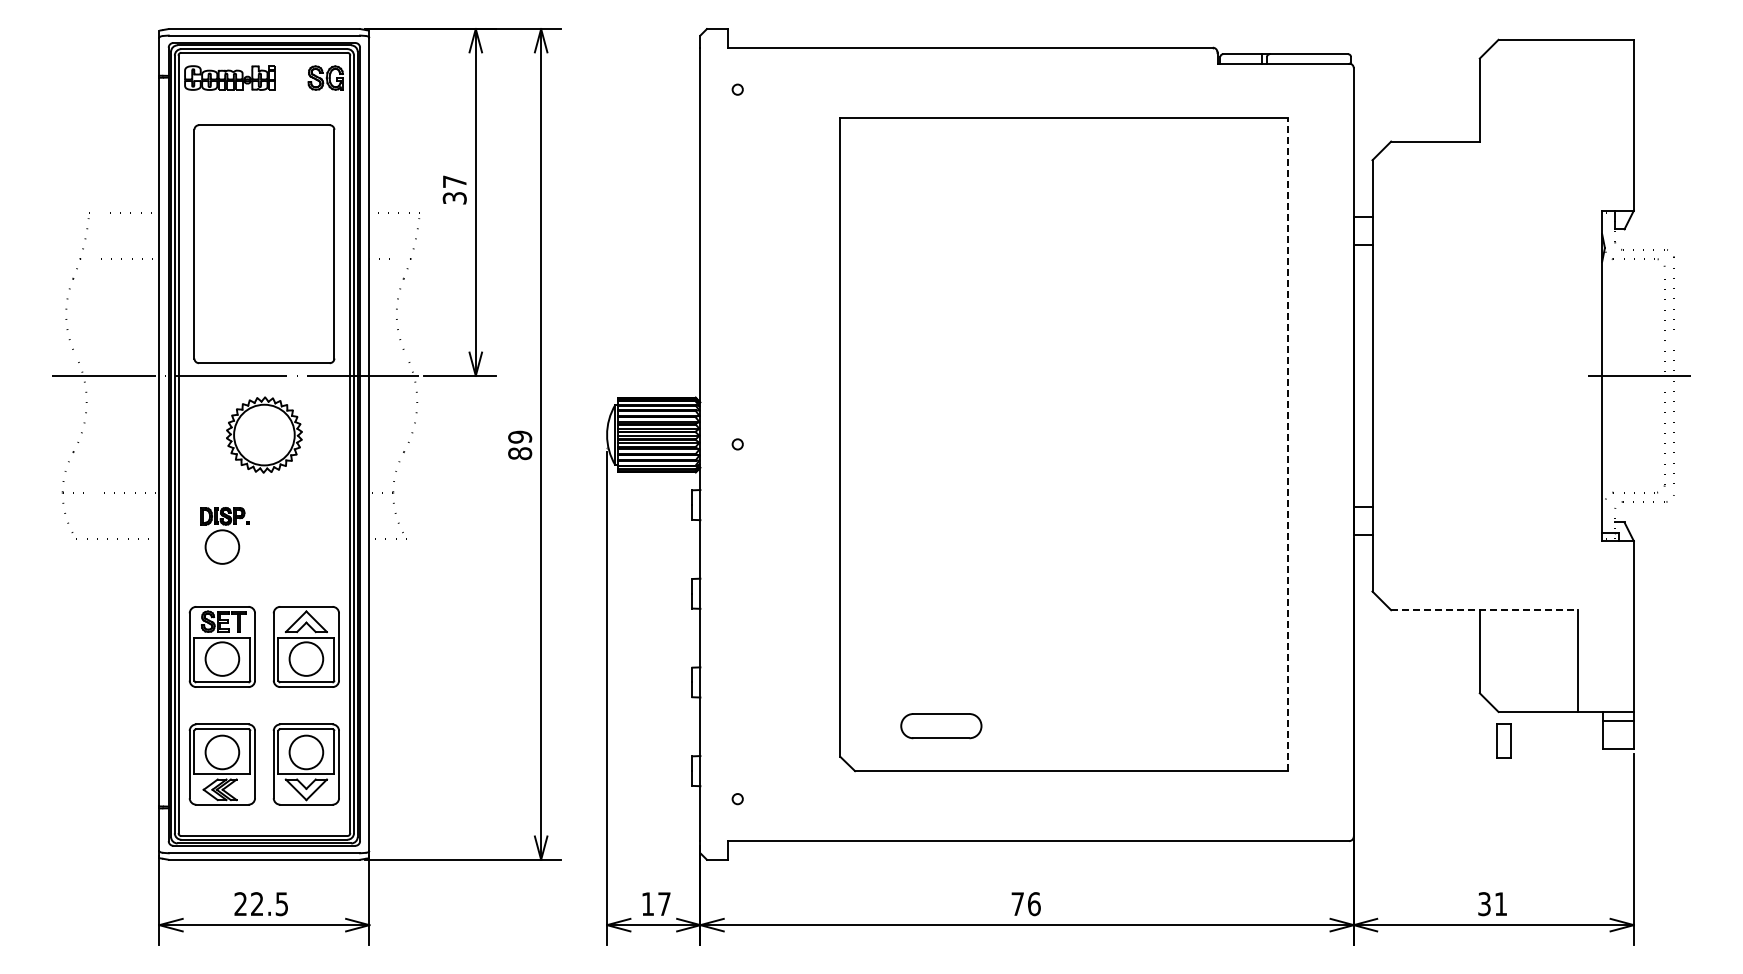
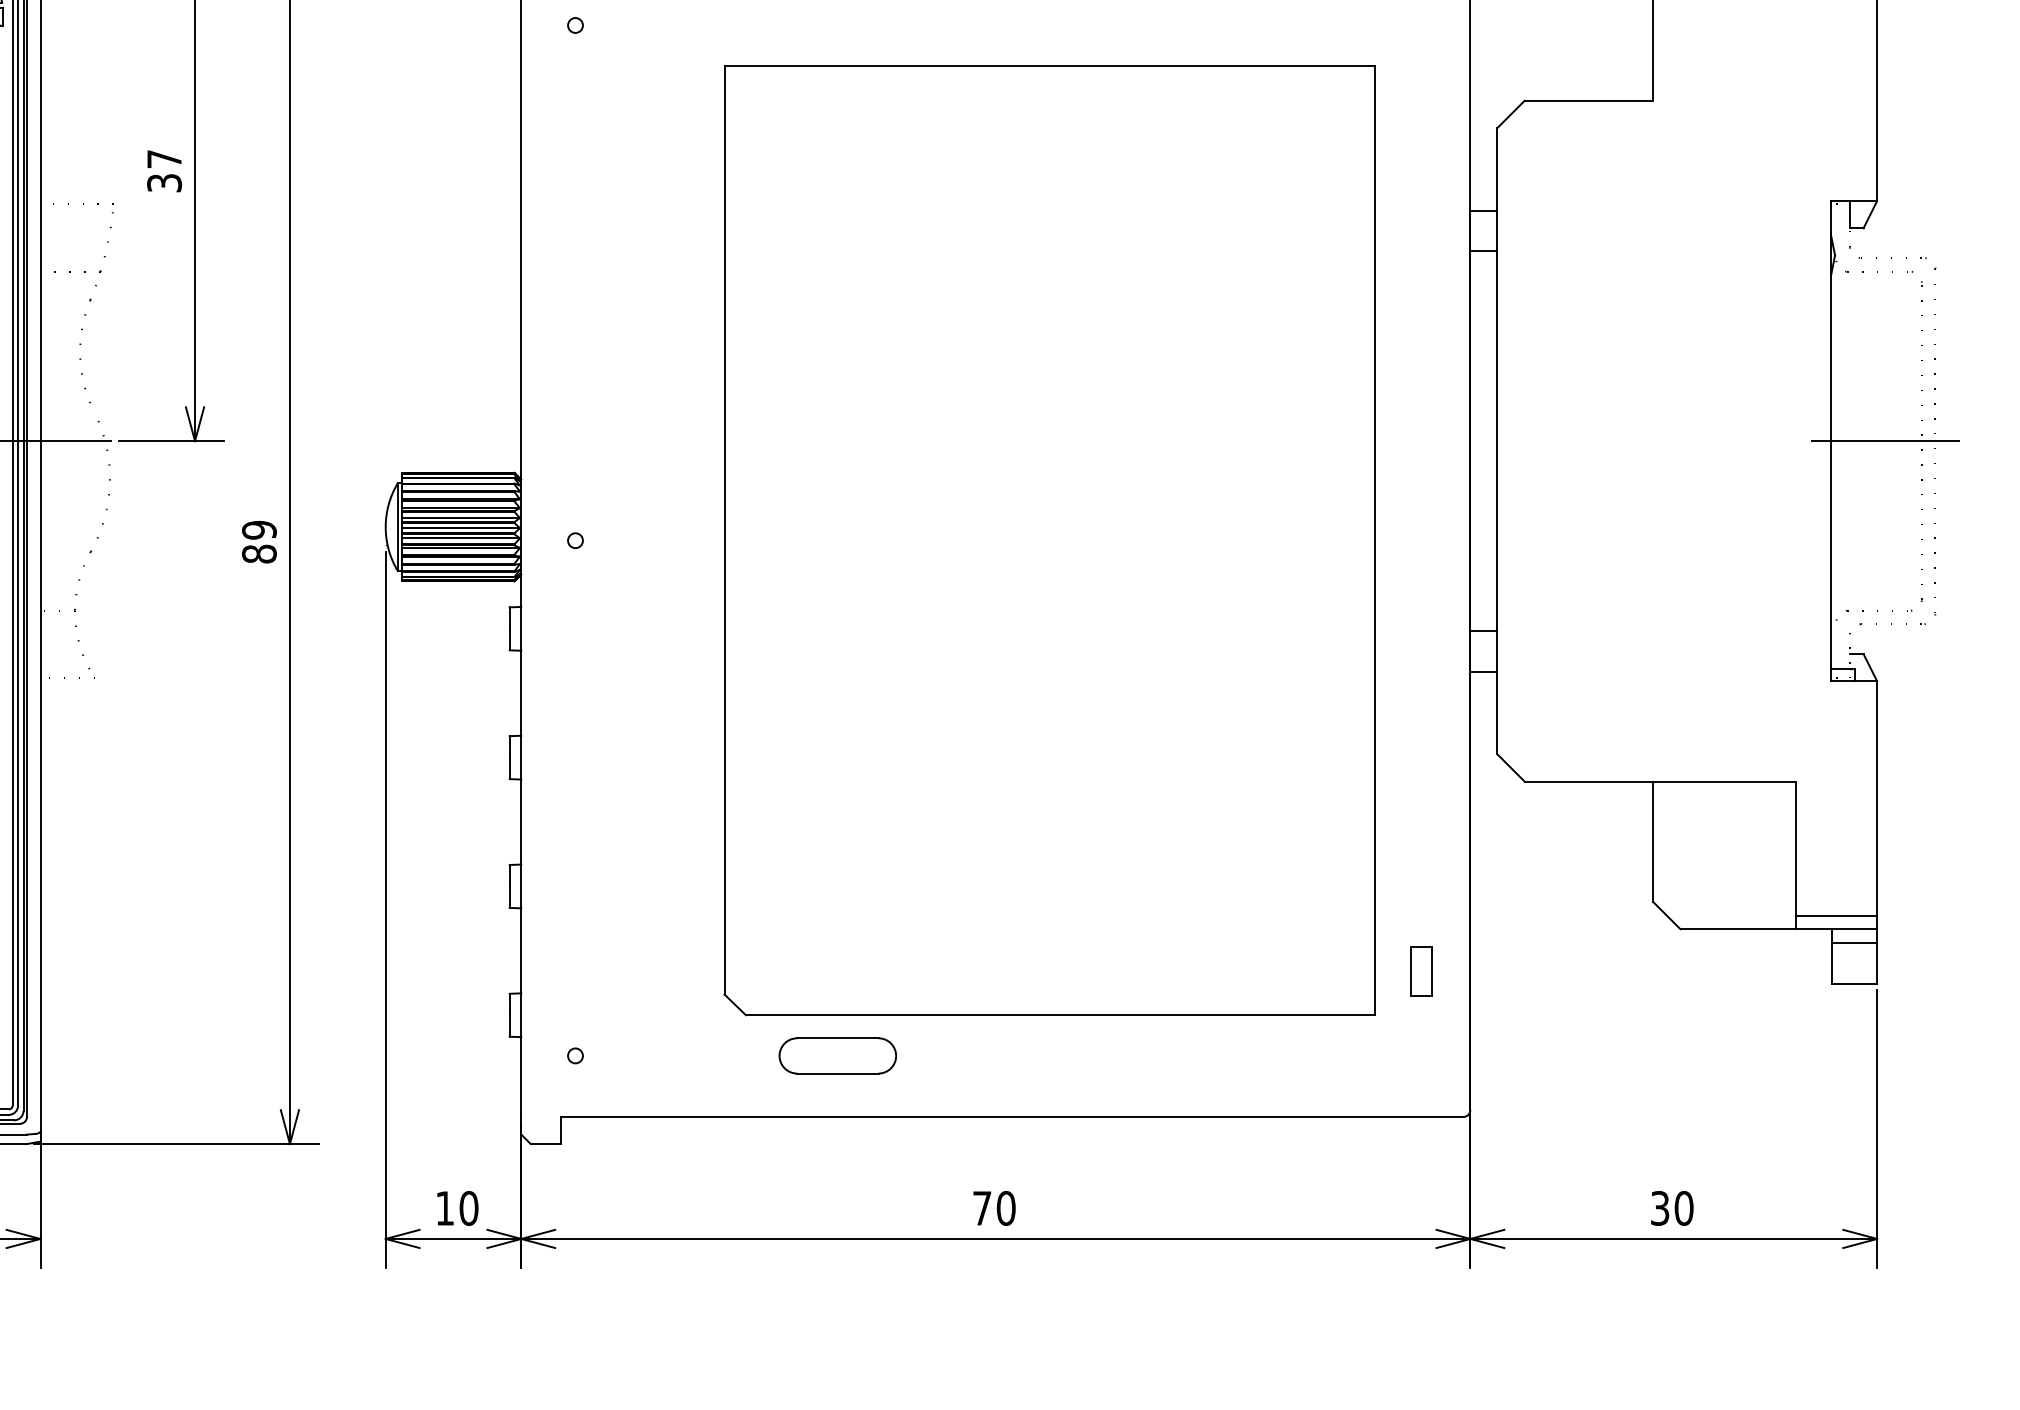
line: (1288, 444) -> (1375, 540), dashed -> solid
line: (1485, 610) -> (1661, 781), dashed -> solid
line: (1605, 702) -> (1835, 915), added
part: (941, 726) -> (838, 1056), moved
part: (1503, 740) -> (1420, 970), moved
text: (1033, 903) -> (1005, 1207), 76 -> 70
text: (664, 904) -> (469, 1208), 17 -> 10
text: (1500, 904) -> (1683, 1208), 31 -> 30

